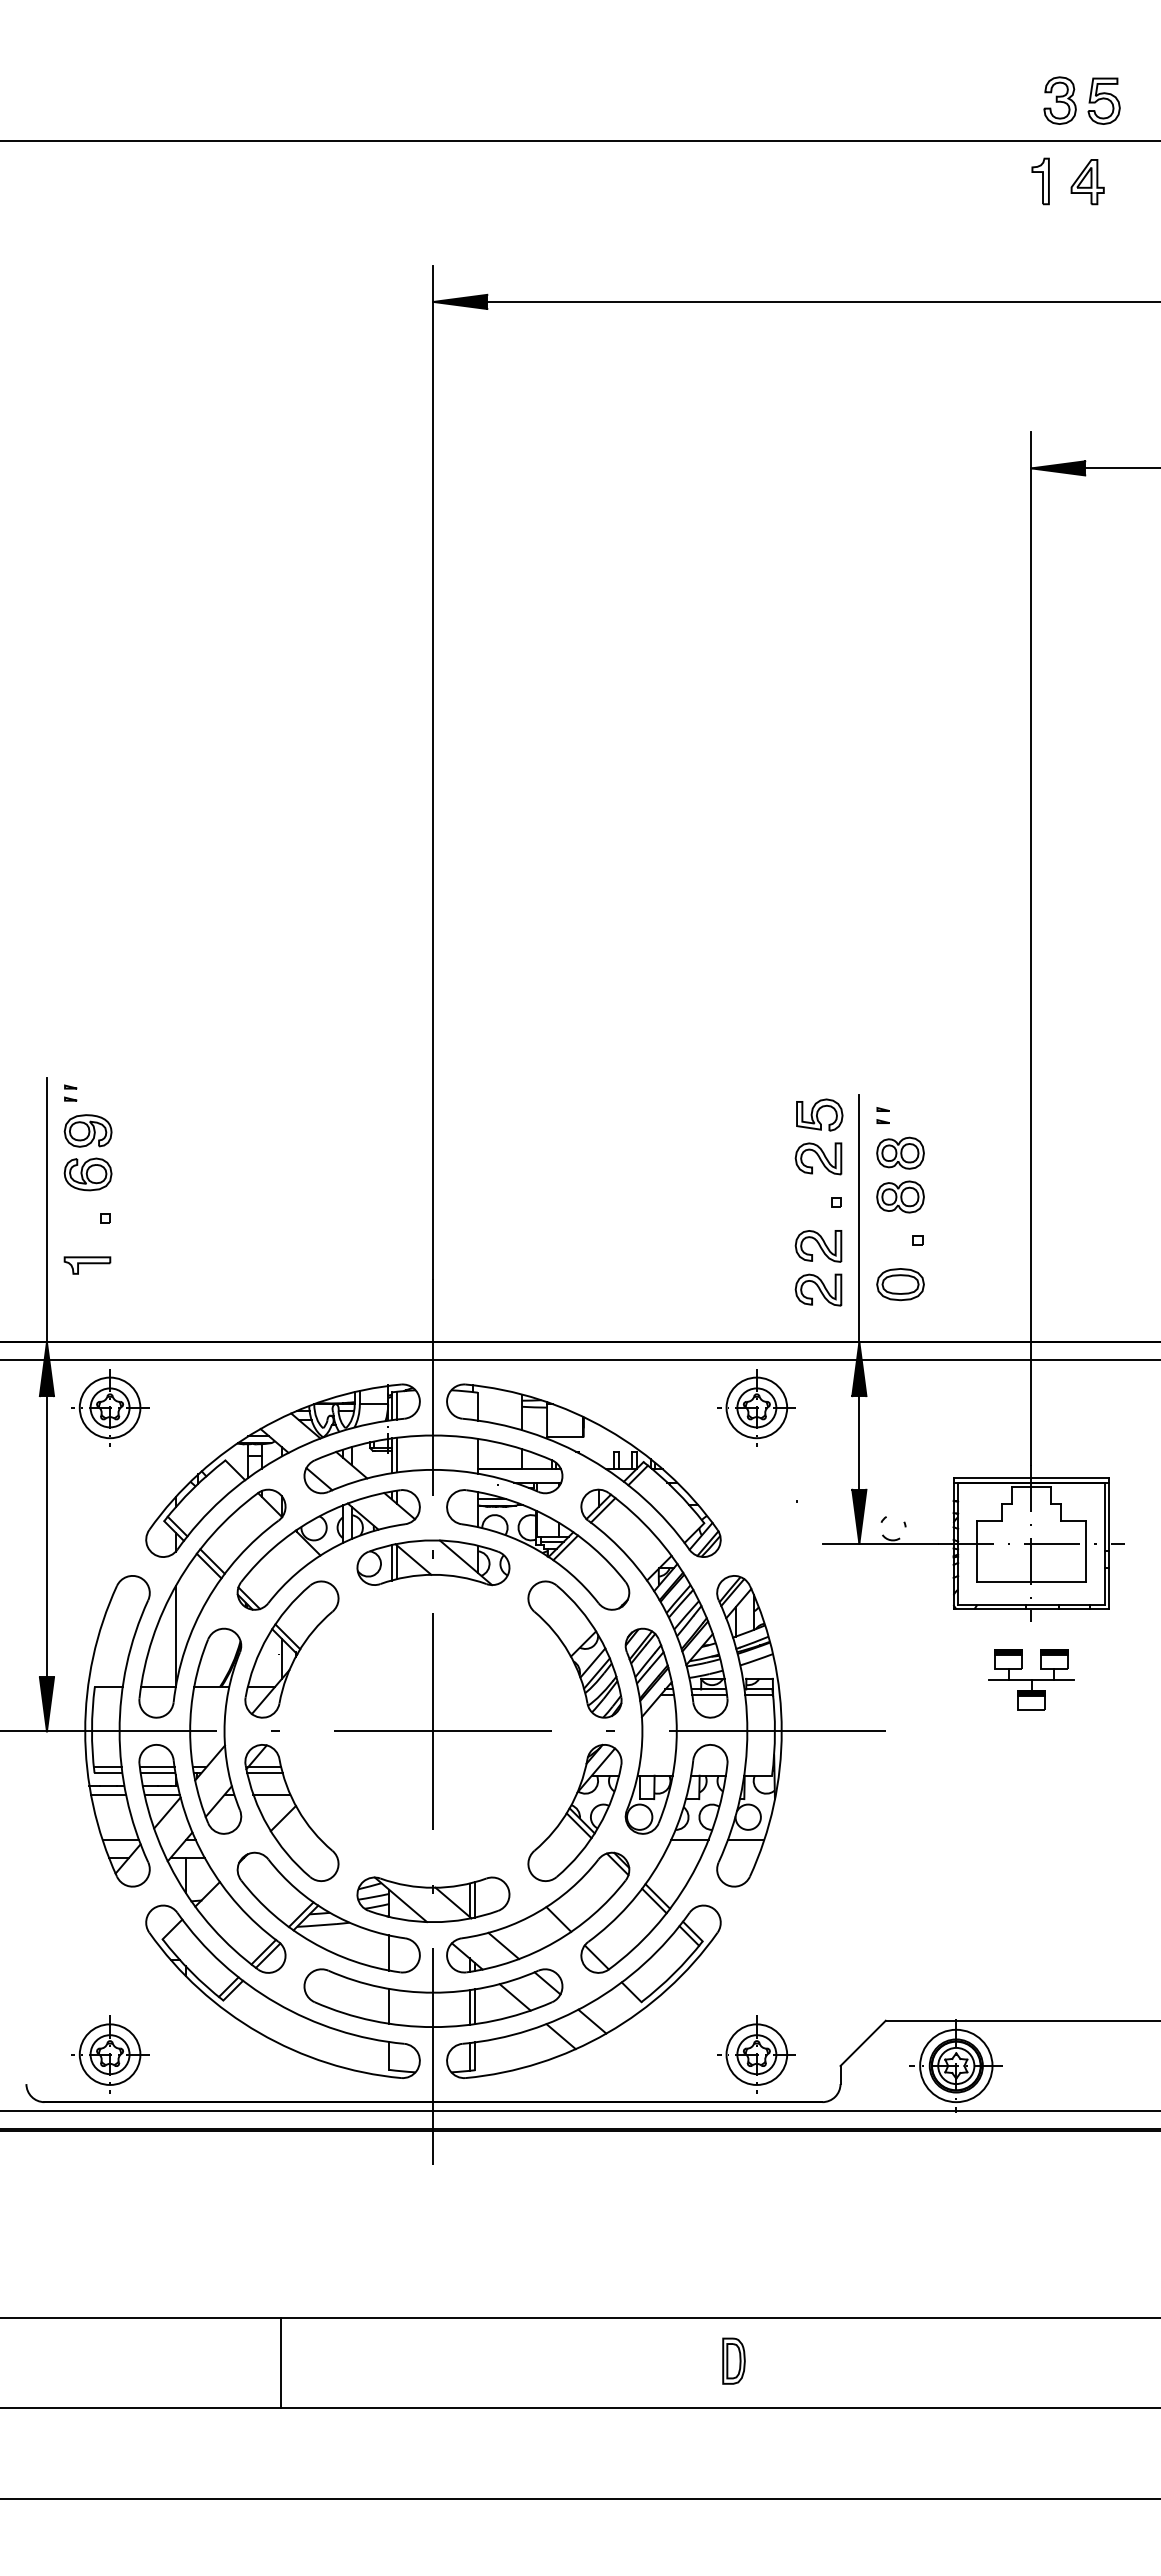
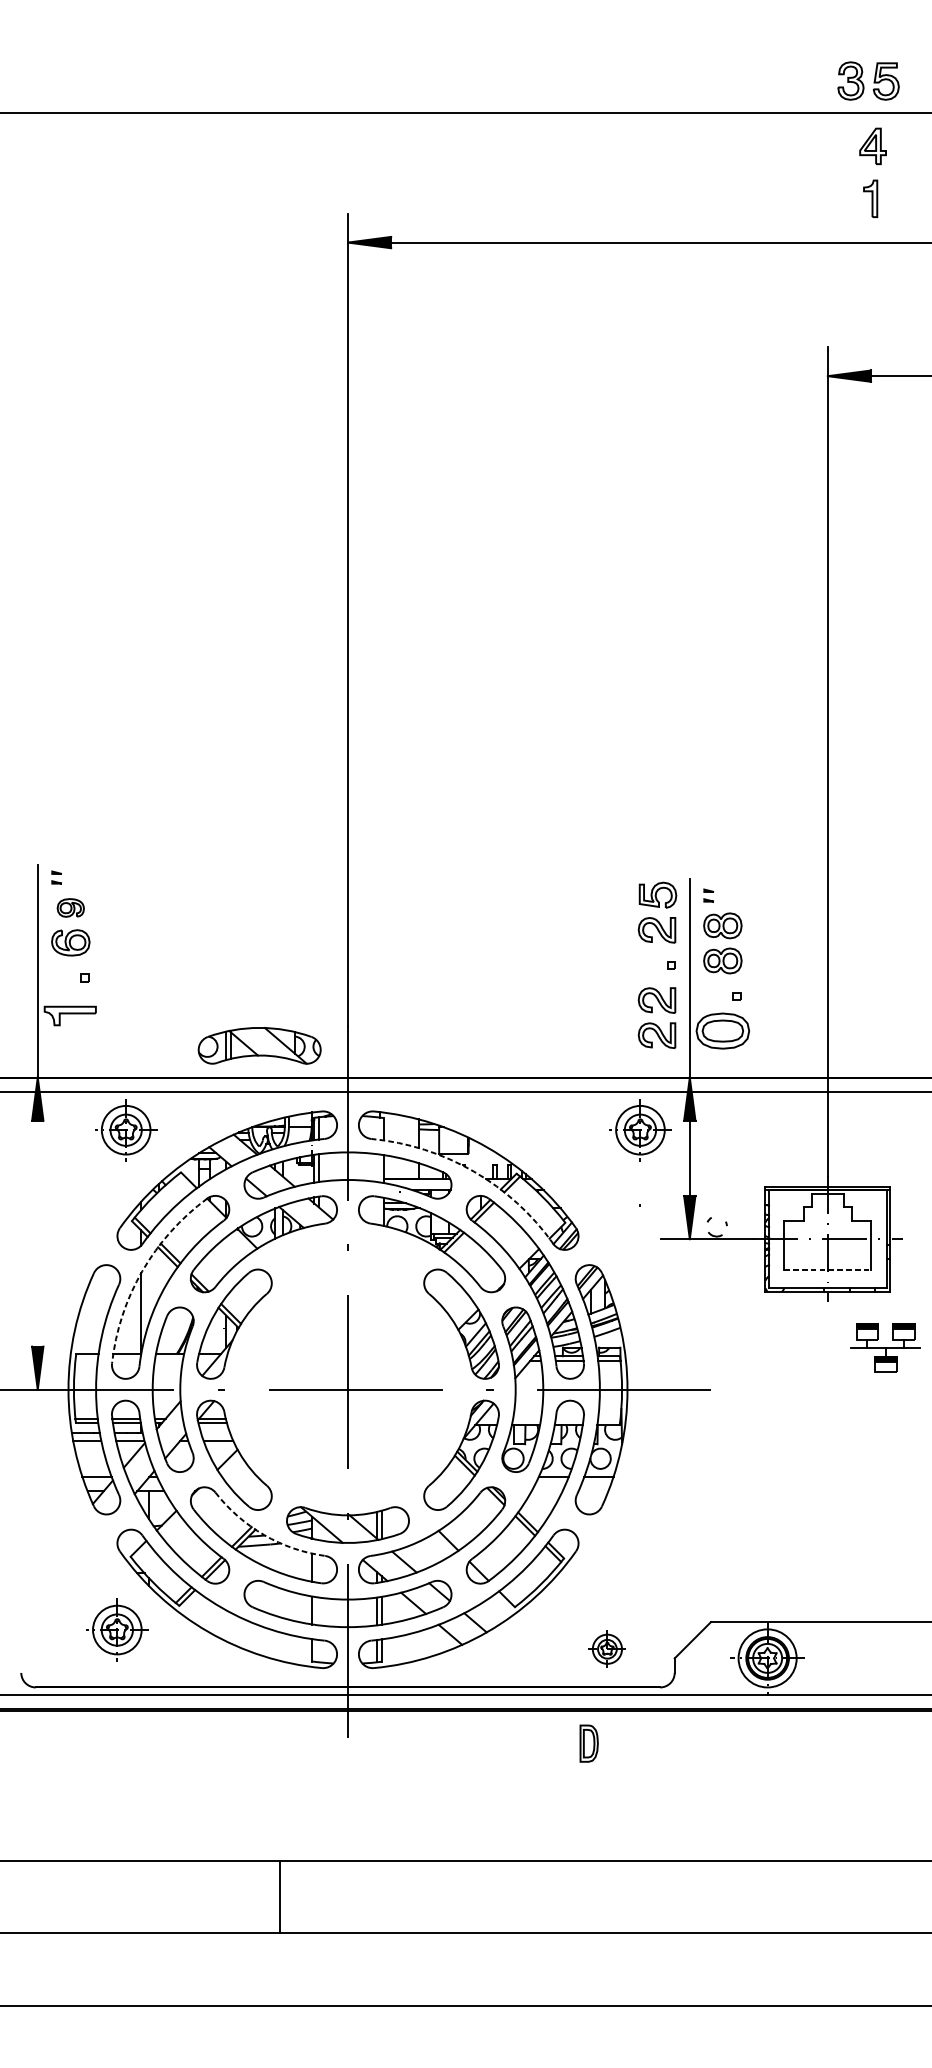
part: (1040, 181) -> (870, 198), moved
part: (87, 1130) -> (70, 907), size x0.7
part: (87, 1265) -> (70, 1015), size x1.4
part: (900, 1284) -> (722, 1031), size x1.4
part: (110, 1407) -> (126, 1129), moved
part: (756, 1407) -> (640, 1129), moved
arc: (590, 1459) -> (474, 1171), solid -> dashed
line: (46, 1536) -> (37, 1233), removed
part: (433, 1562) -> (259, 1045), moved
line: (1031, 1582) -> (827, 1270), solid -> dashed
arc: (177, 1583) -> (142, 1271), solid -> dashed
part: (1031, 1679) -> (885, 1348), moved
arc: (329, 1912) -> (264, 1535), solid -> dashed
part: (110, 2054) -> (117, 1629), moved
part: (756, 2054) -> (607, 1649), size x0.6
part: (733, 2360) -> (588, 1743), moved
line: (281, 2362) -> (280, 1896), moved

